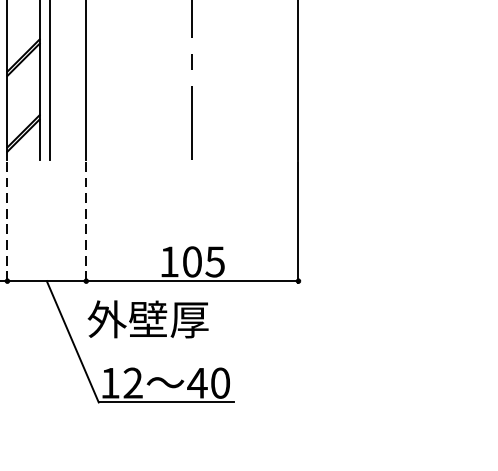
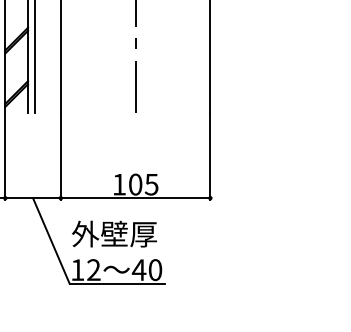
line: (7, 222) -> (5, 156), dashed -> solid
line: (85, 222) -> (60, 156), dashed -> solid
text: (148, 318) -> (114, 233), moved

